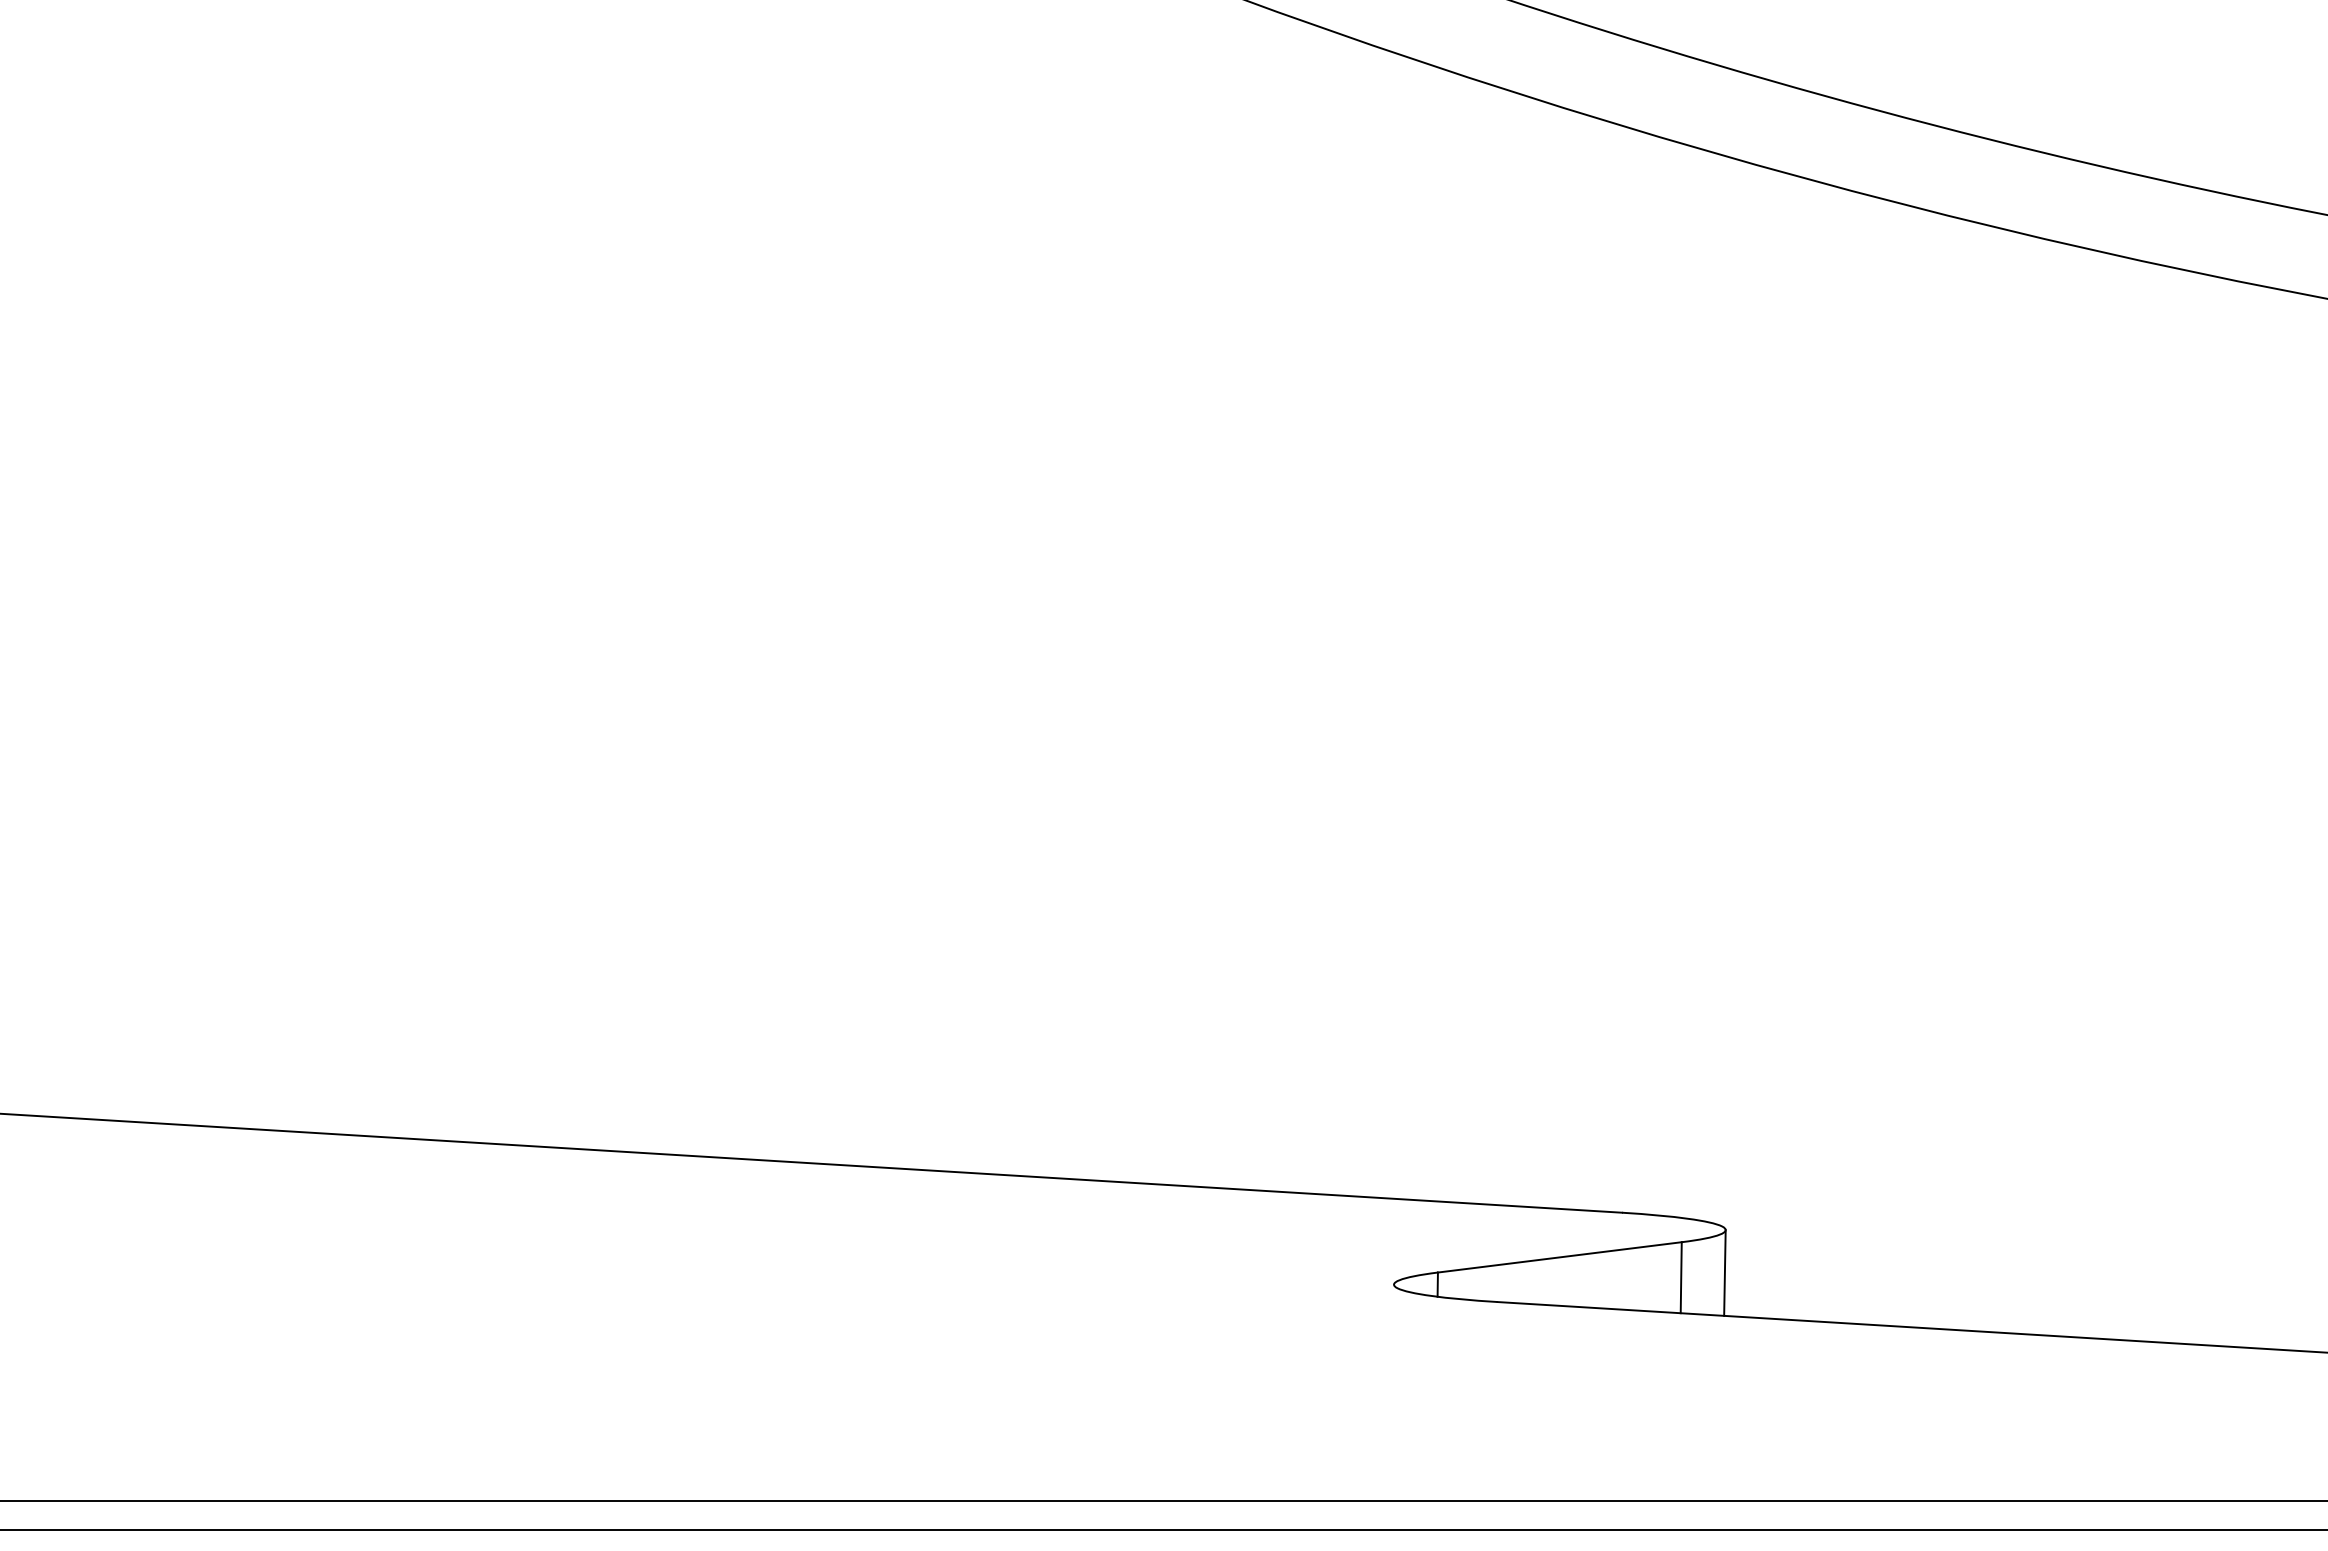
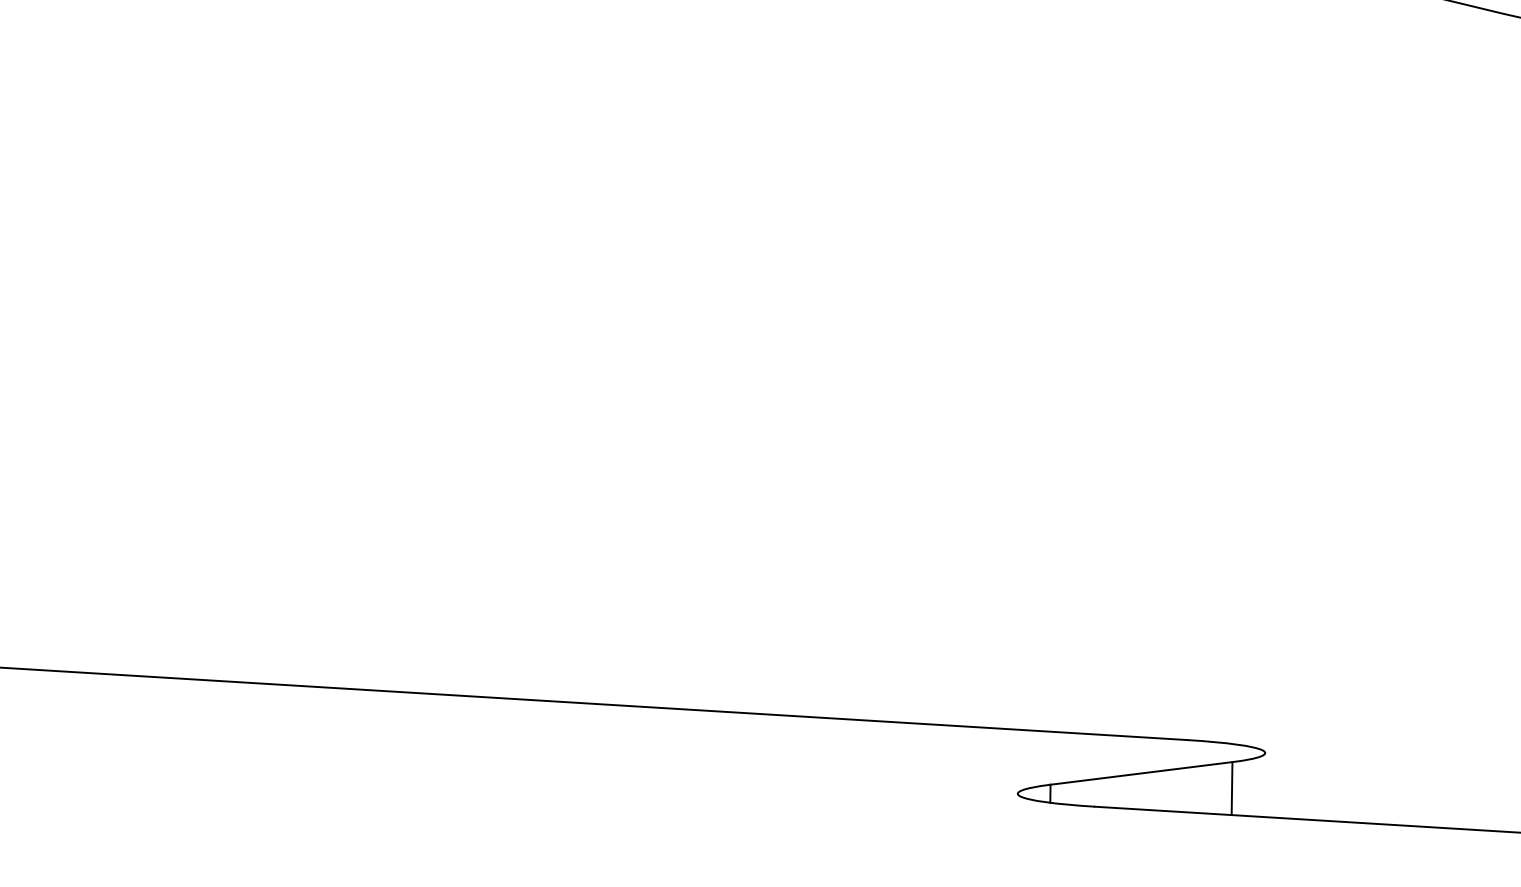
line: (1724, 1272) -> (1264, 784), removed

